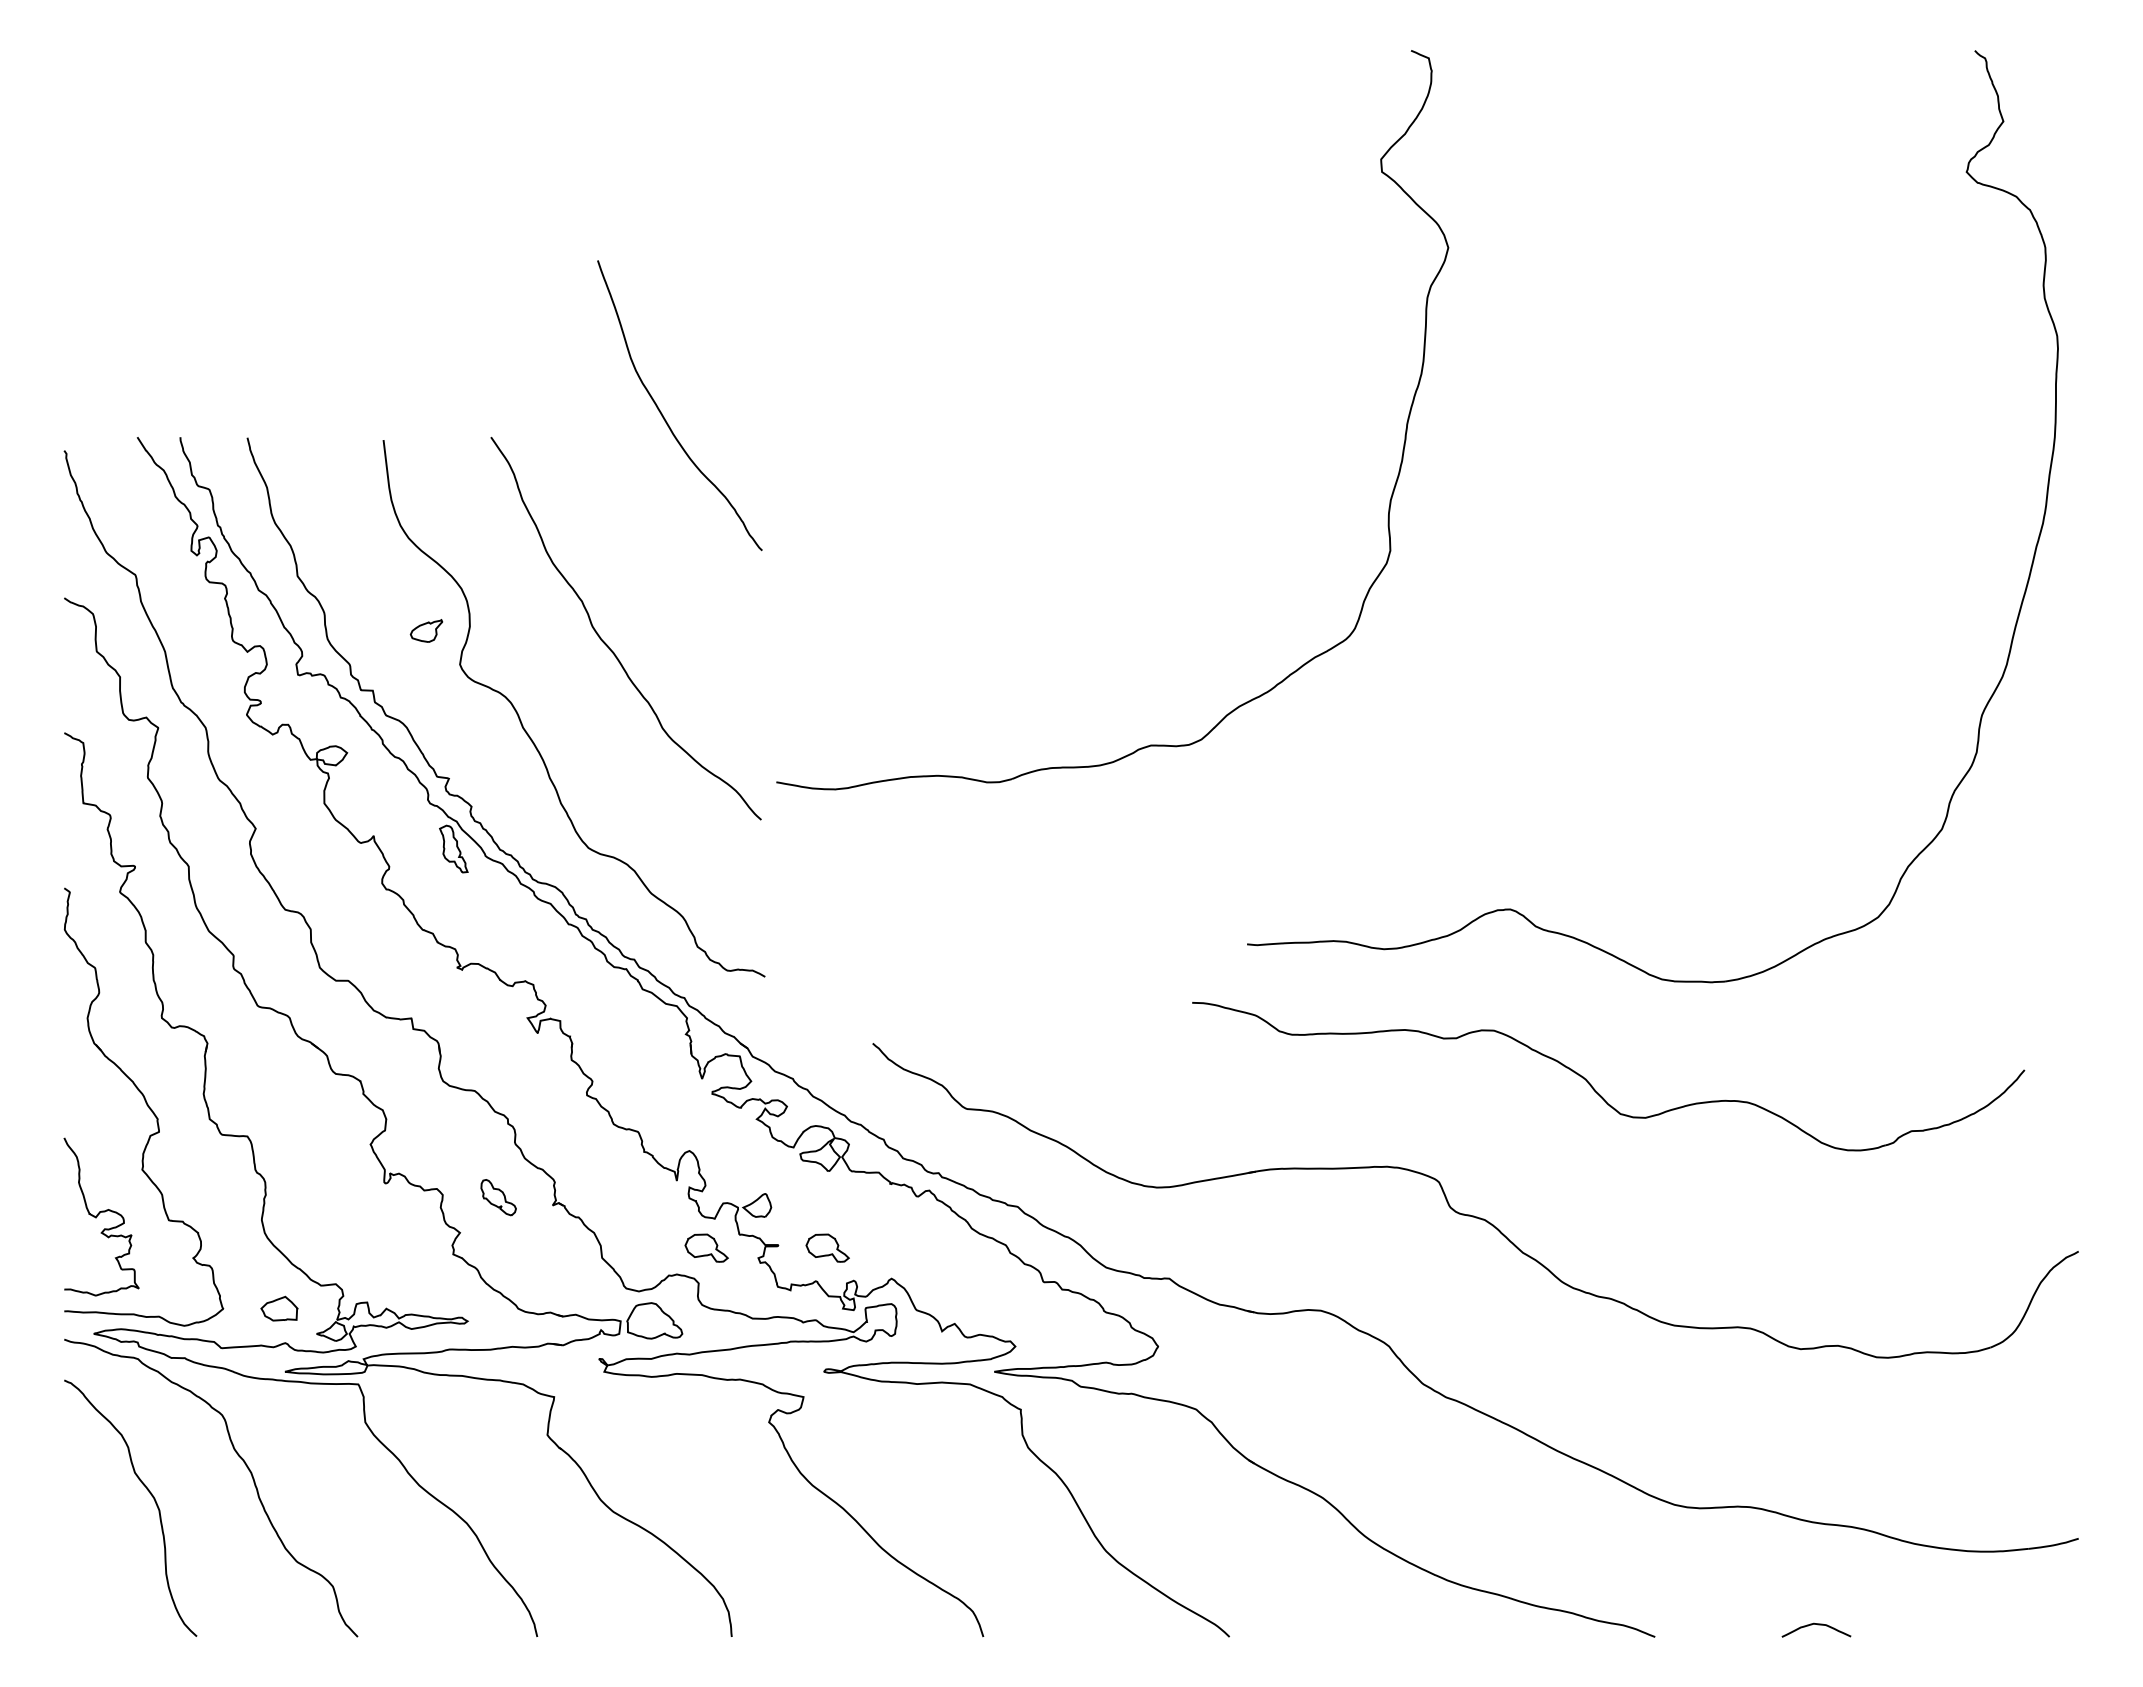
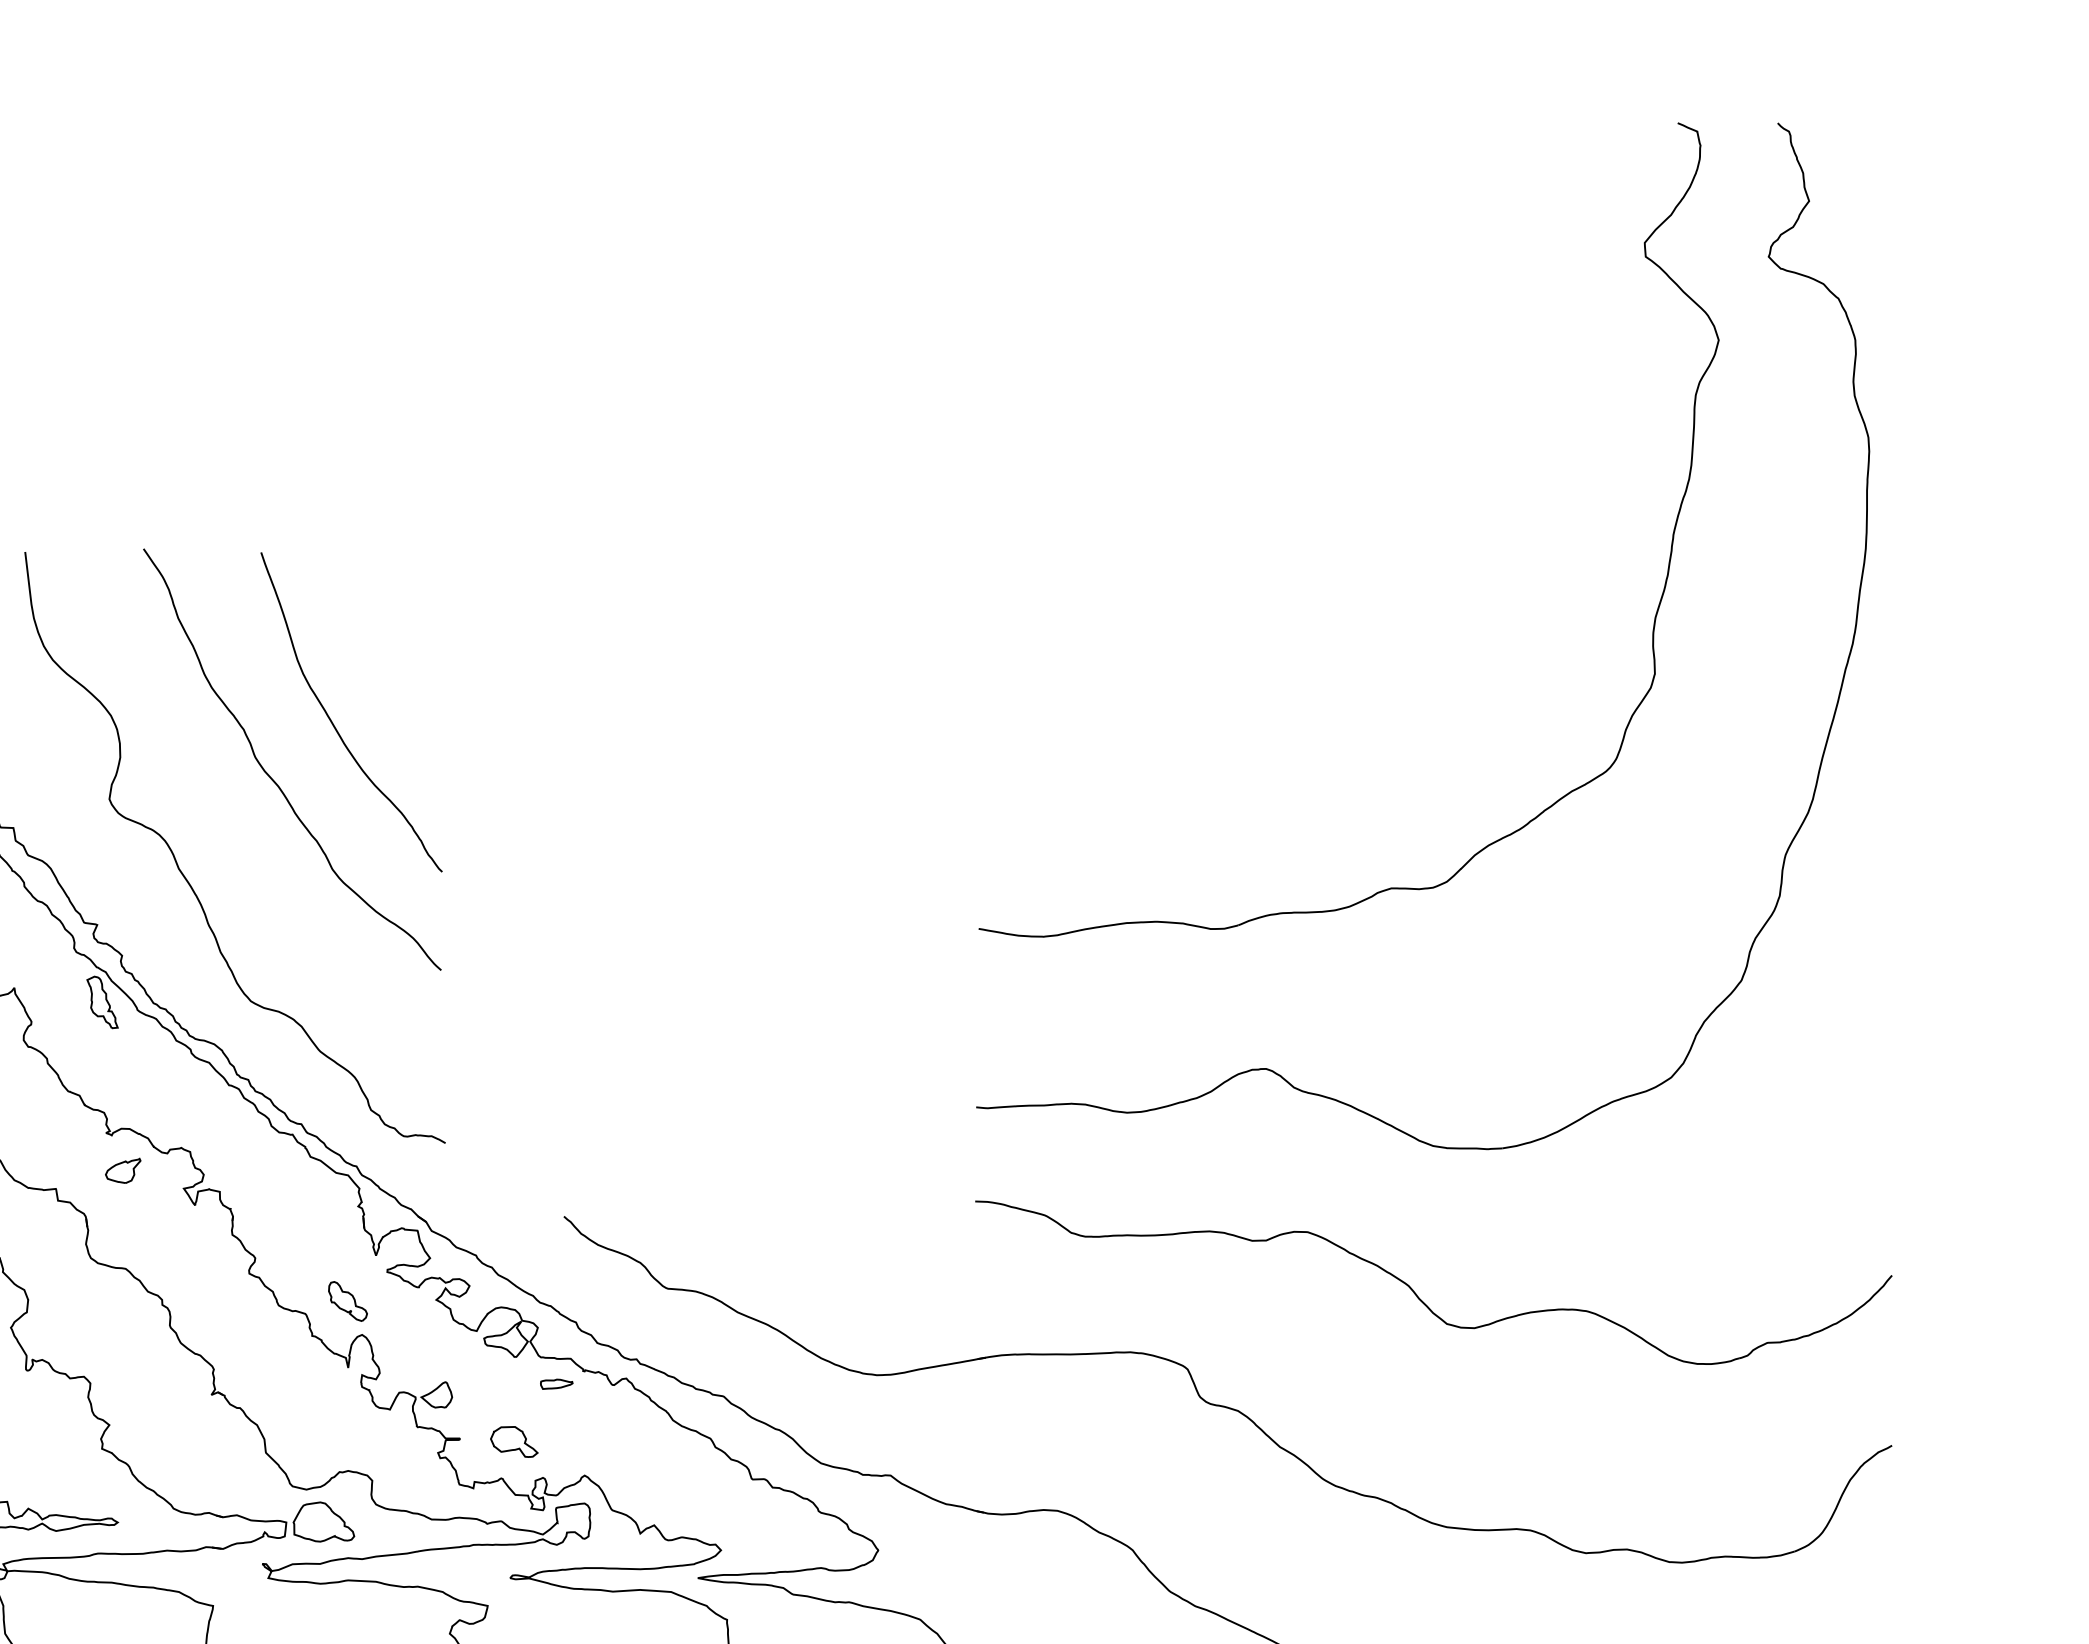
curve: (662, 413) -> (332, 720), moved
part: (1389, 500) -> (1653, 618), moved
part: (426, 630) -> (123, 1170), moved
part: (1592, 1085) -> (1416, 1292), moved
part: (866, 1195) -> (557, 1383), added
part: (498, 1197) -> (347, 1301), moved
part: (706, 1247) -> (380, 1441), removed

